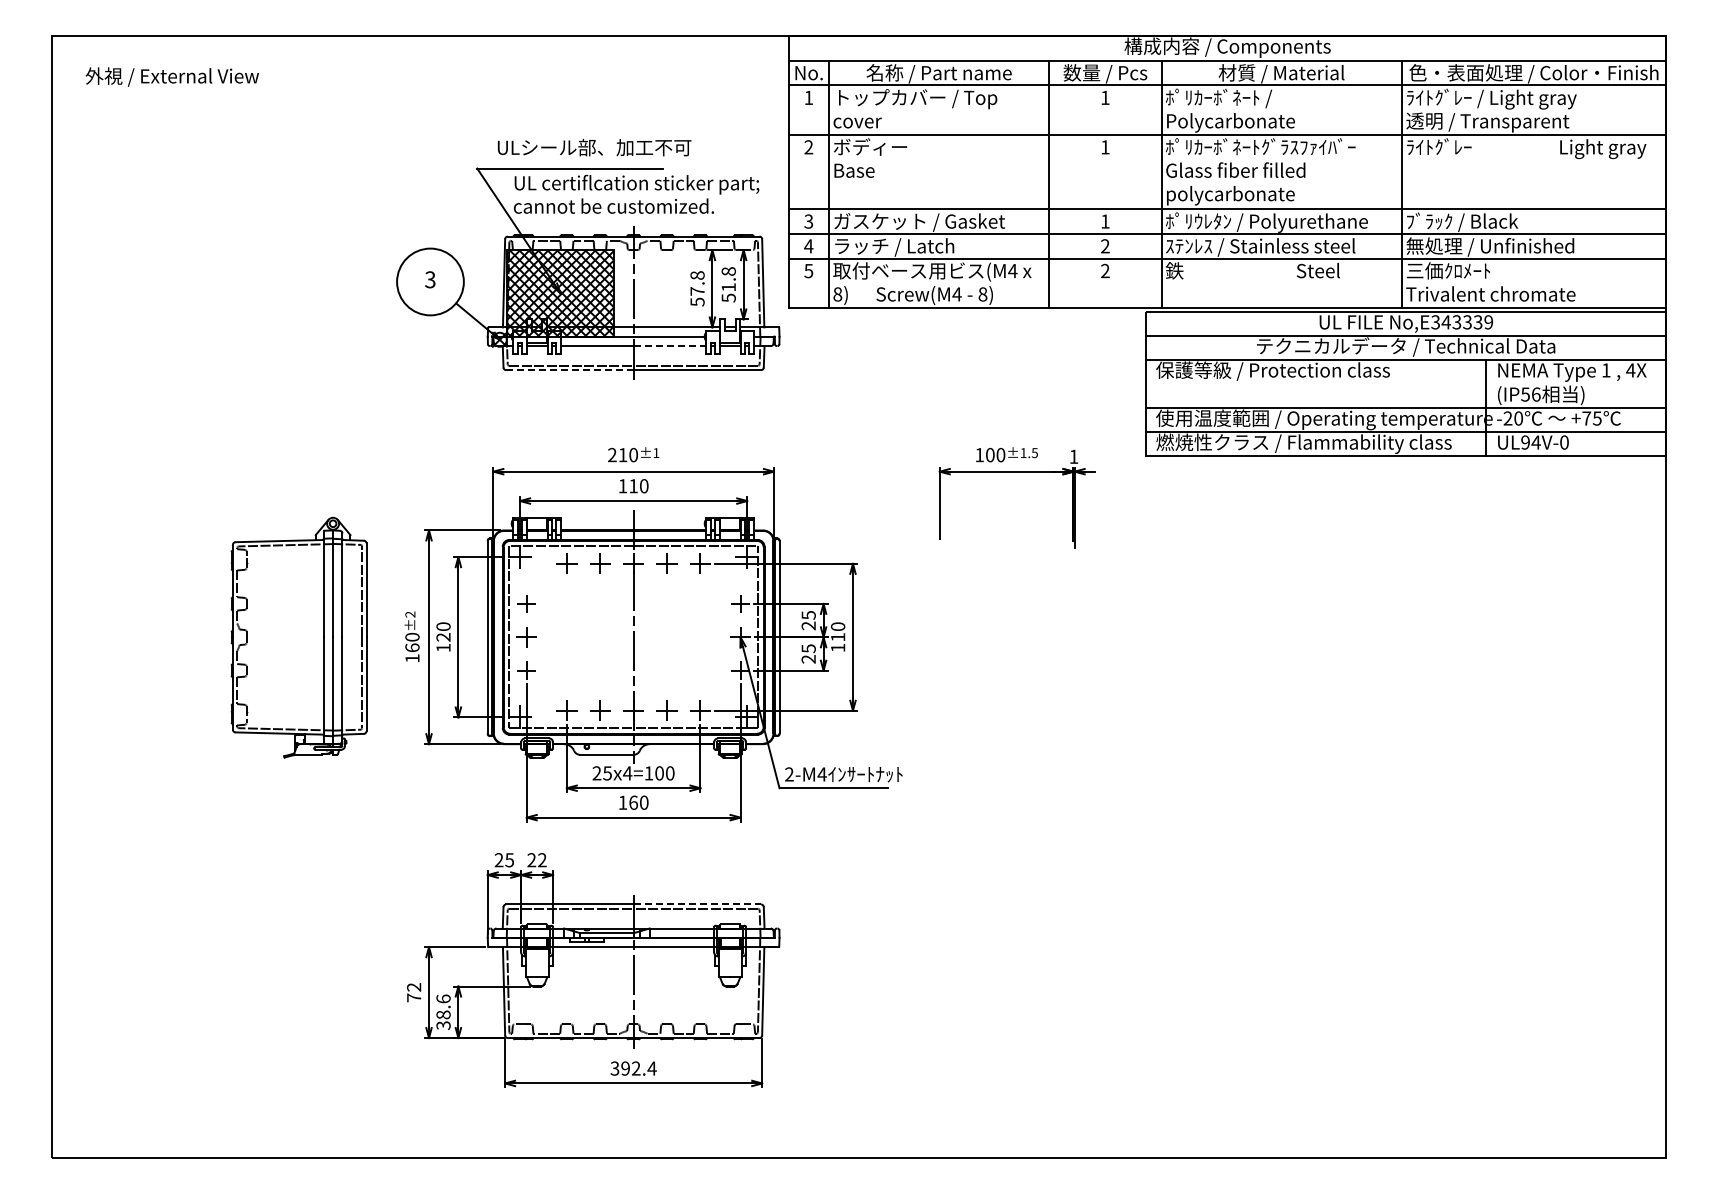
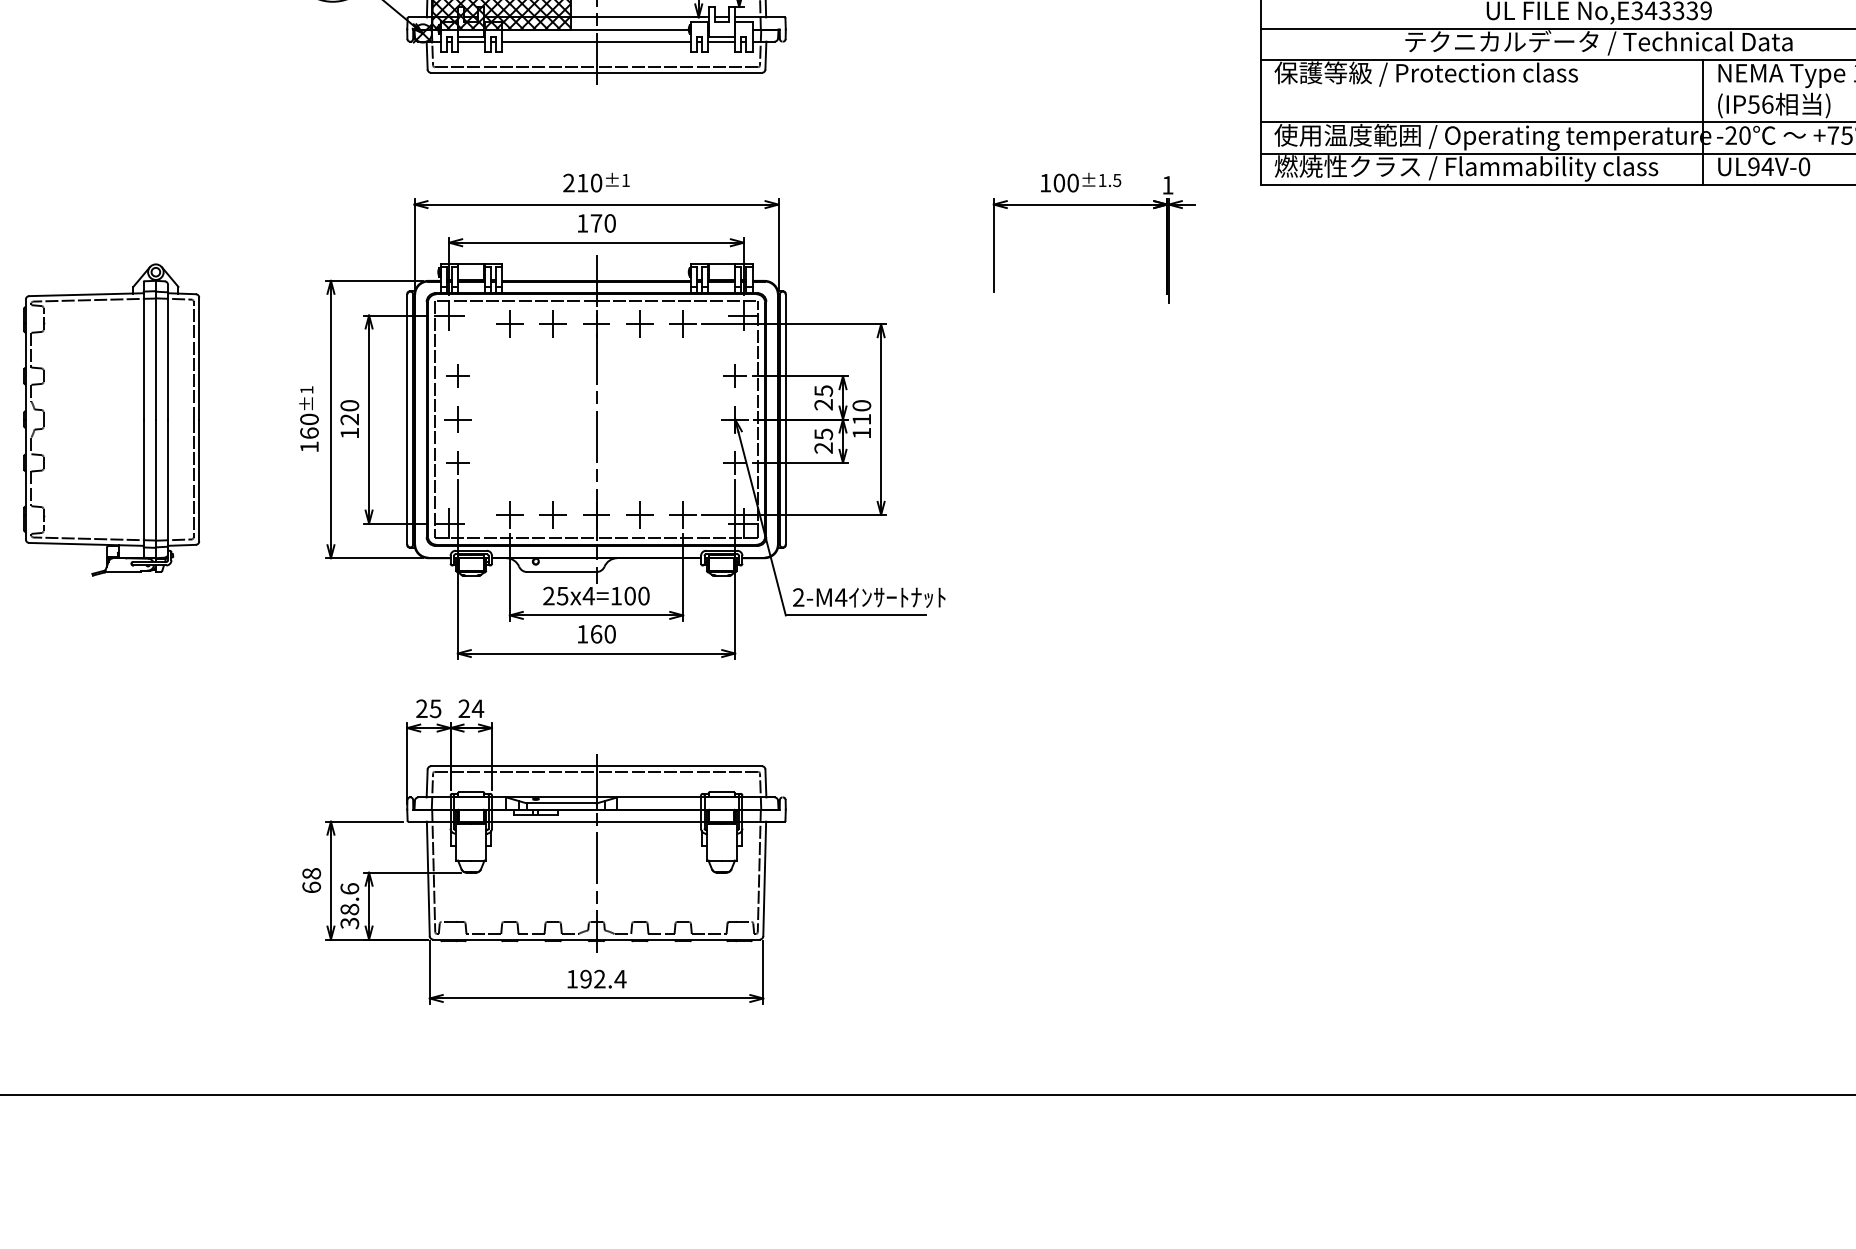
line: (670, 346) -> (644, 42), dashed -> solid
line: (569, 370) -> (513, 73), dashed -> solid
text: (633, 486) -> (596, 223), 110 -> 170
text: (410, 614) -> (306, 389), ±2 -> ±1
part: (298, 637) -> (110, 419), moved
text: (542, 860) -> (478, 709), 22 -> 24
line: (697, 904) -> (679, 766), dashed -> solid
text: (414, 992) -> (312, 880), 72 -> 68
text: (614, 1068) -> (571, 979), 392.4 -> 192.4

